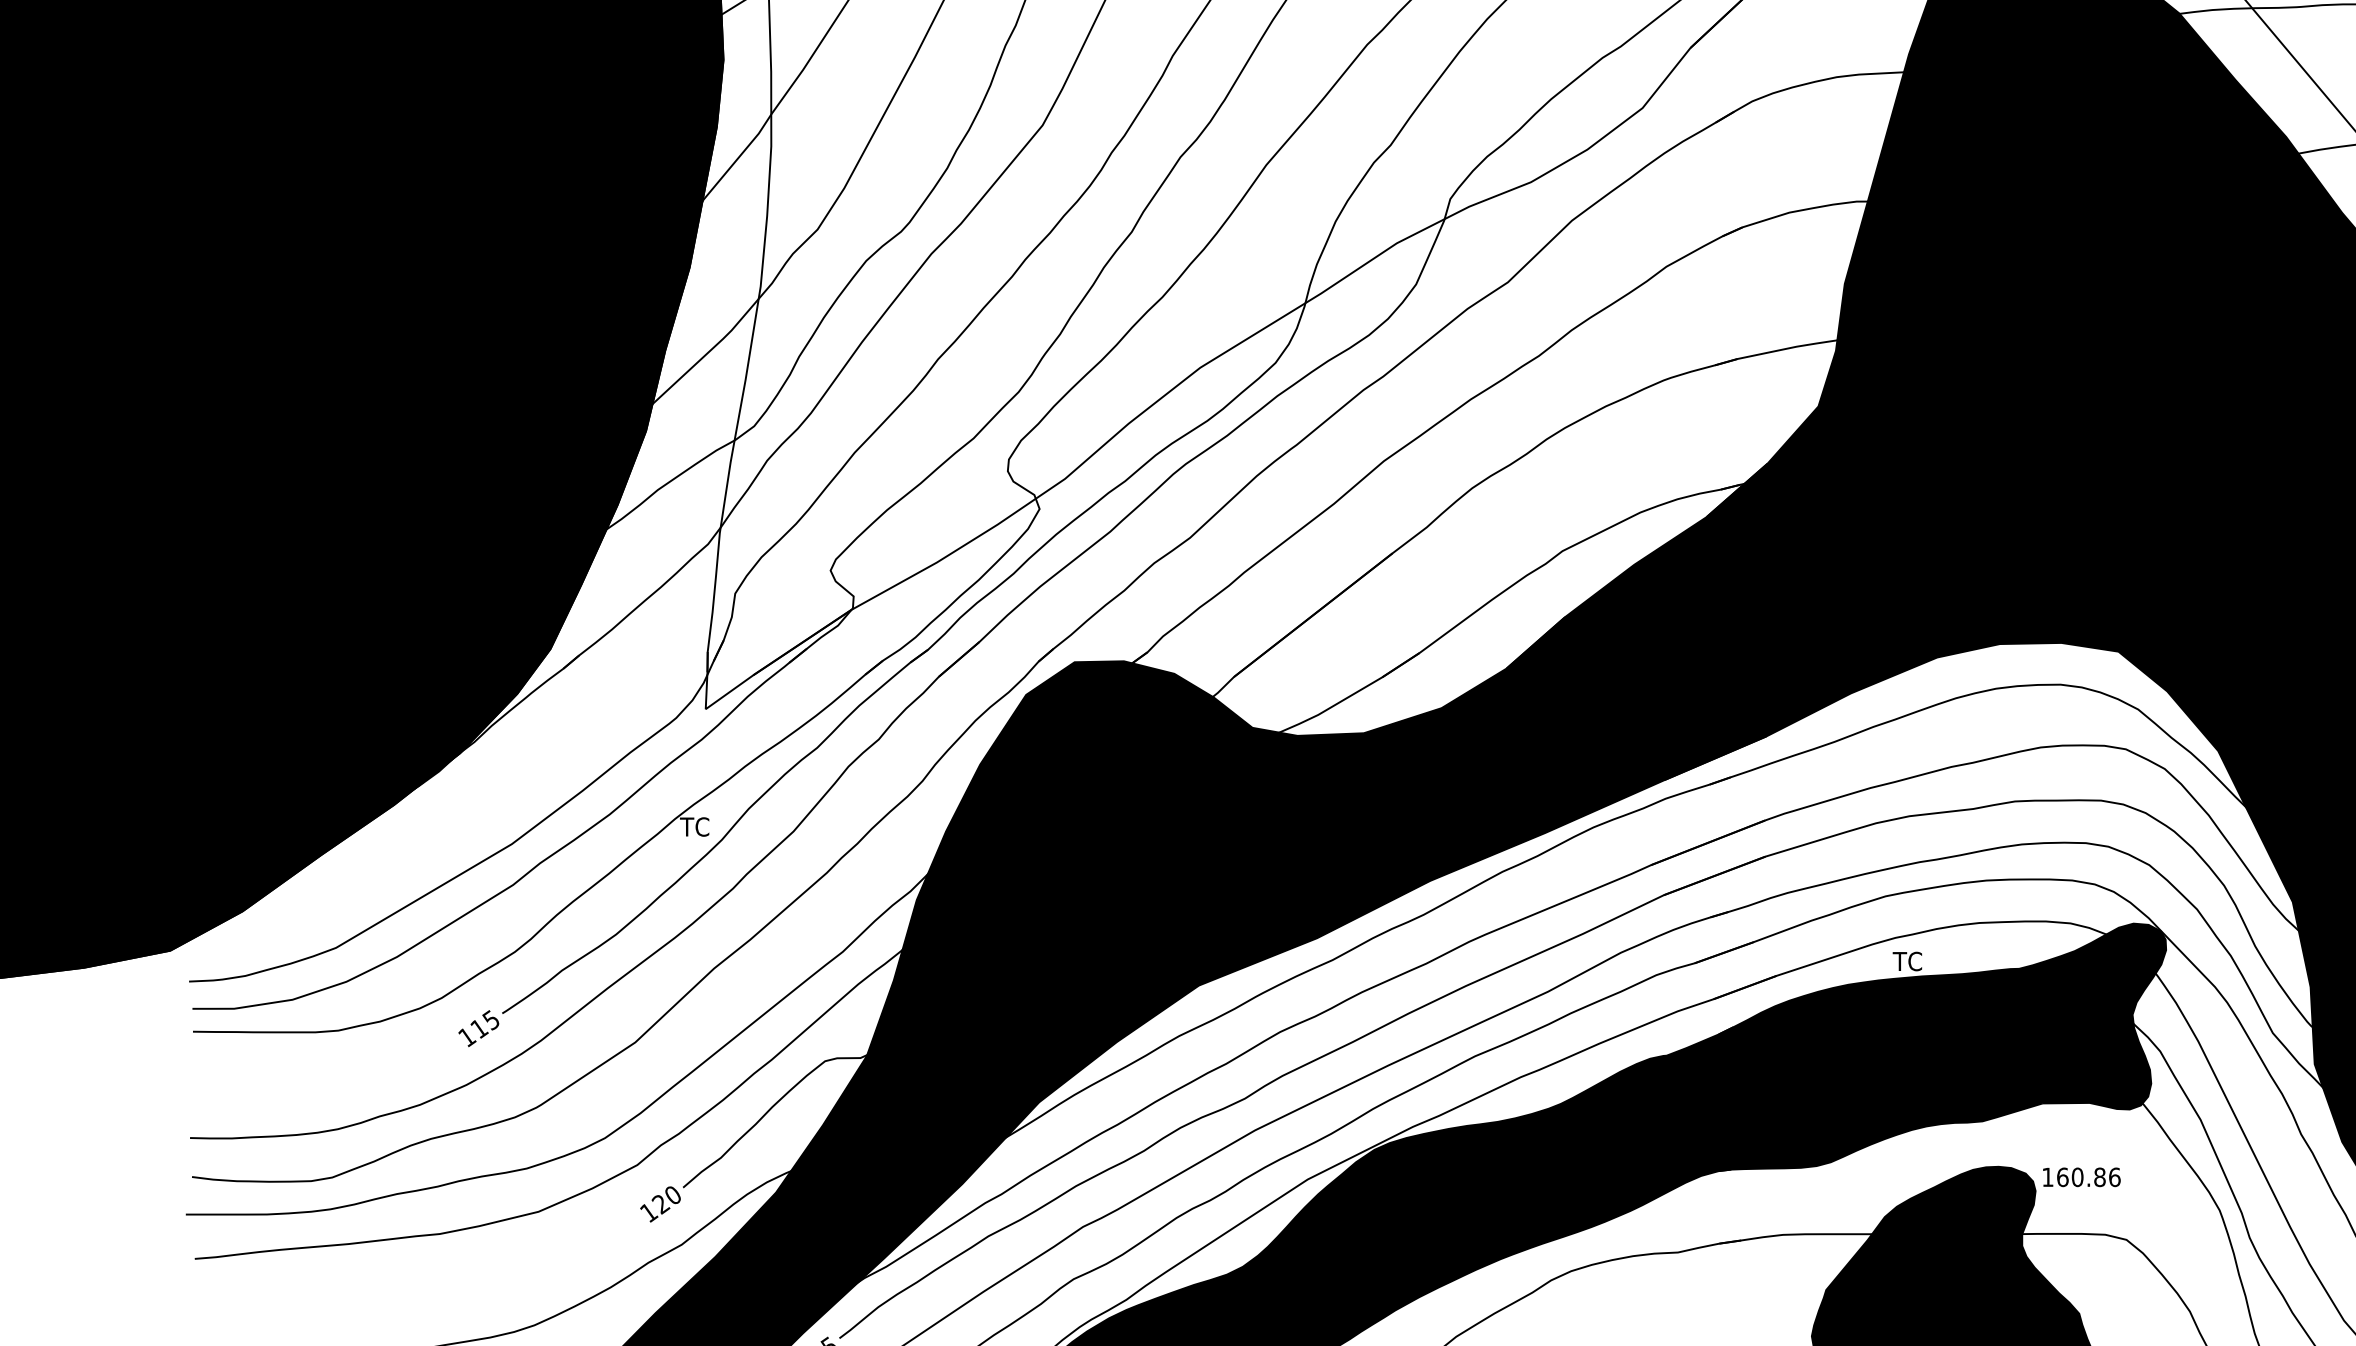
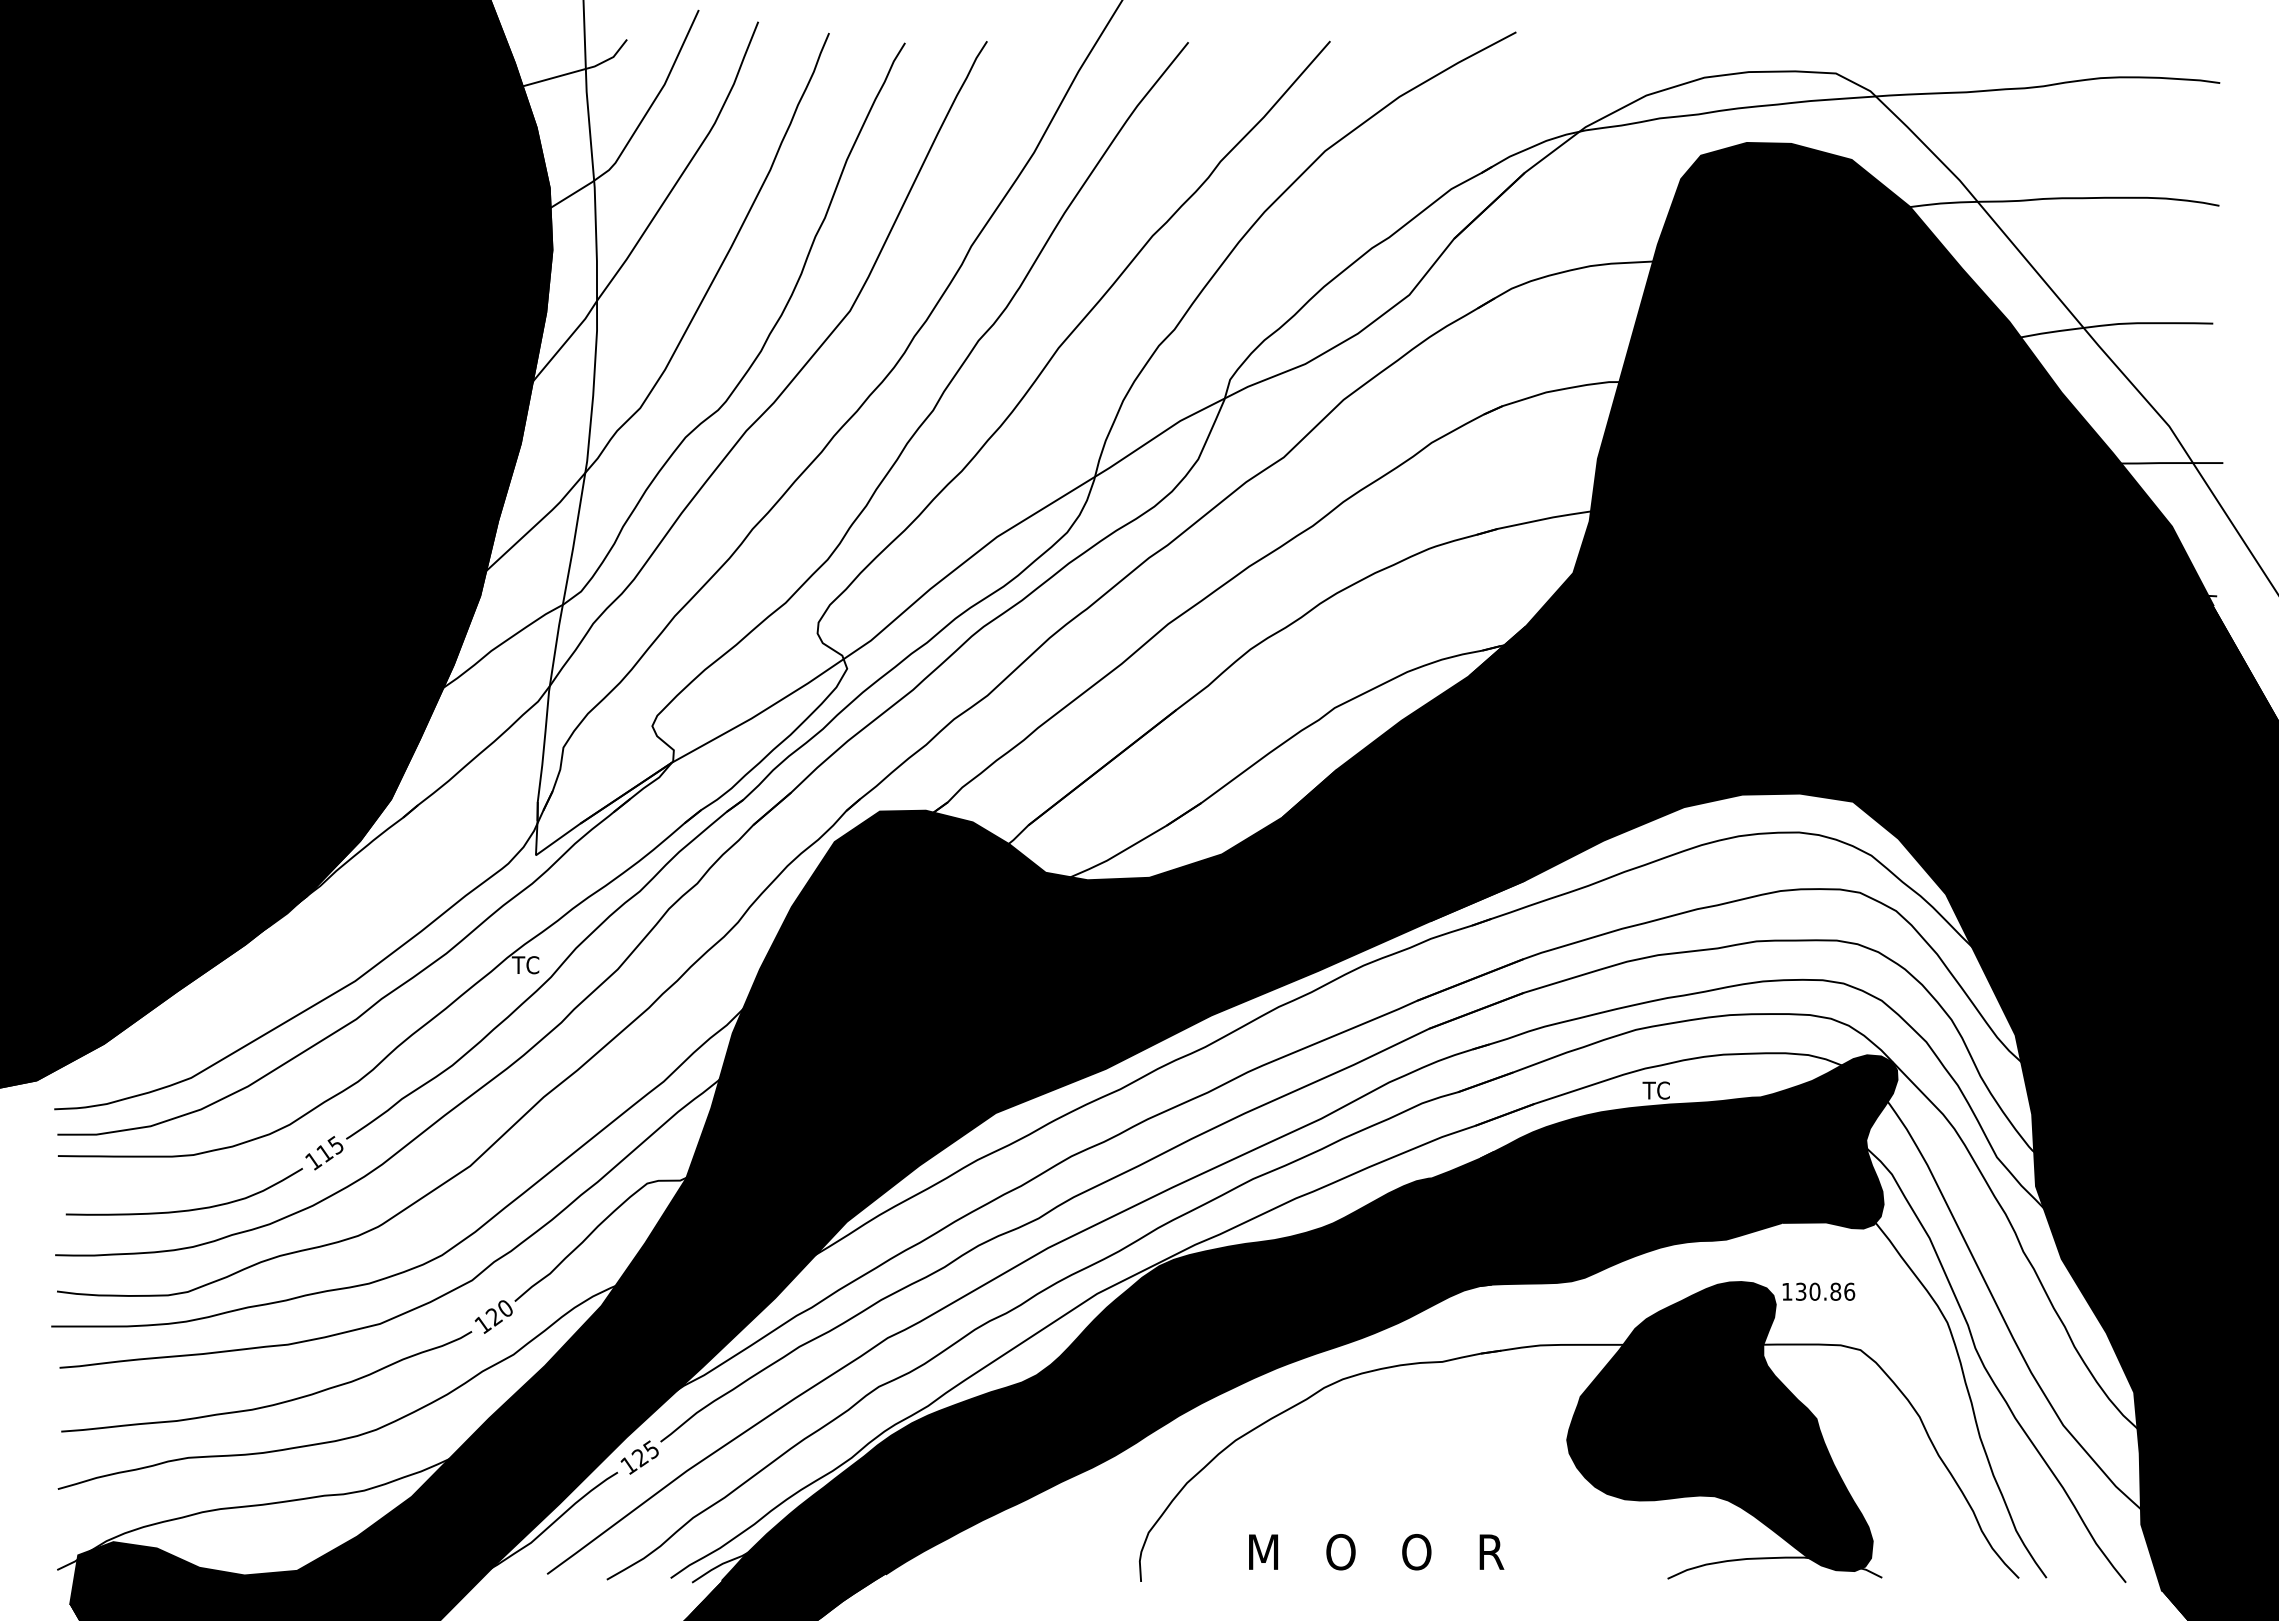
curve: (330, 1089) -> (186, 1209), added
text: (2062, 1177) -> (1800, 1291), 160.86 -> 130.86
curve: (421, 1298) -> (270, 1404), added

